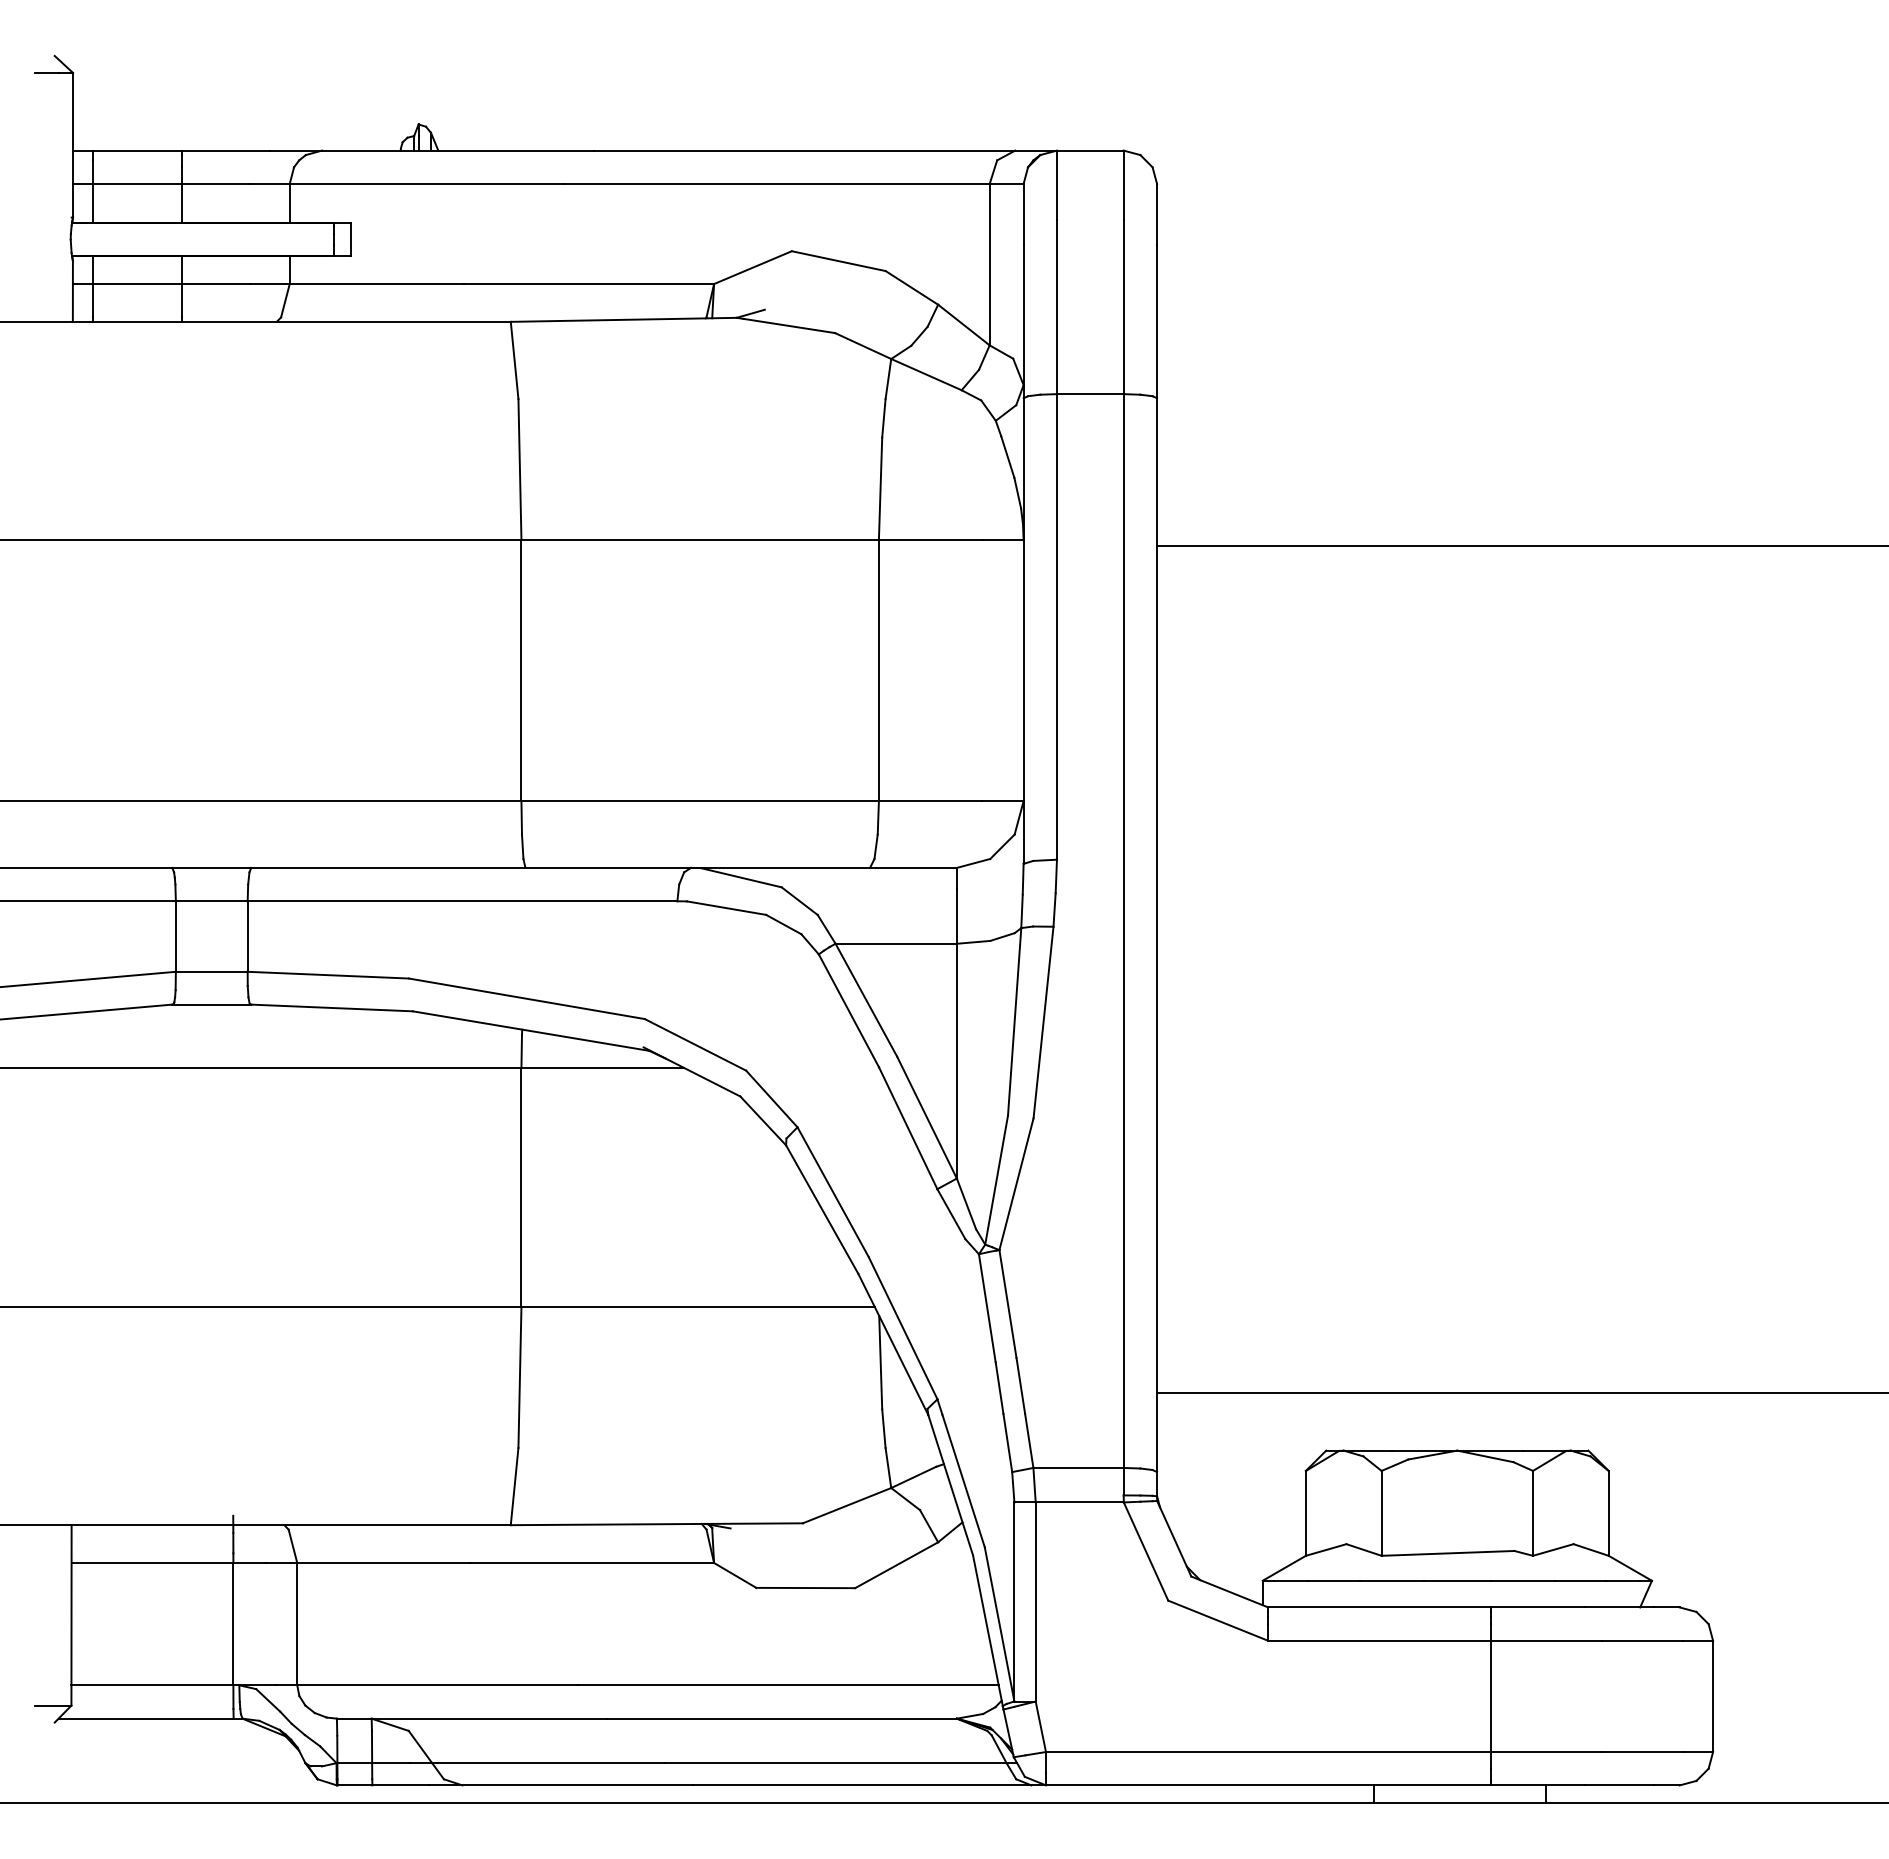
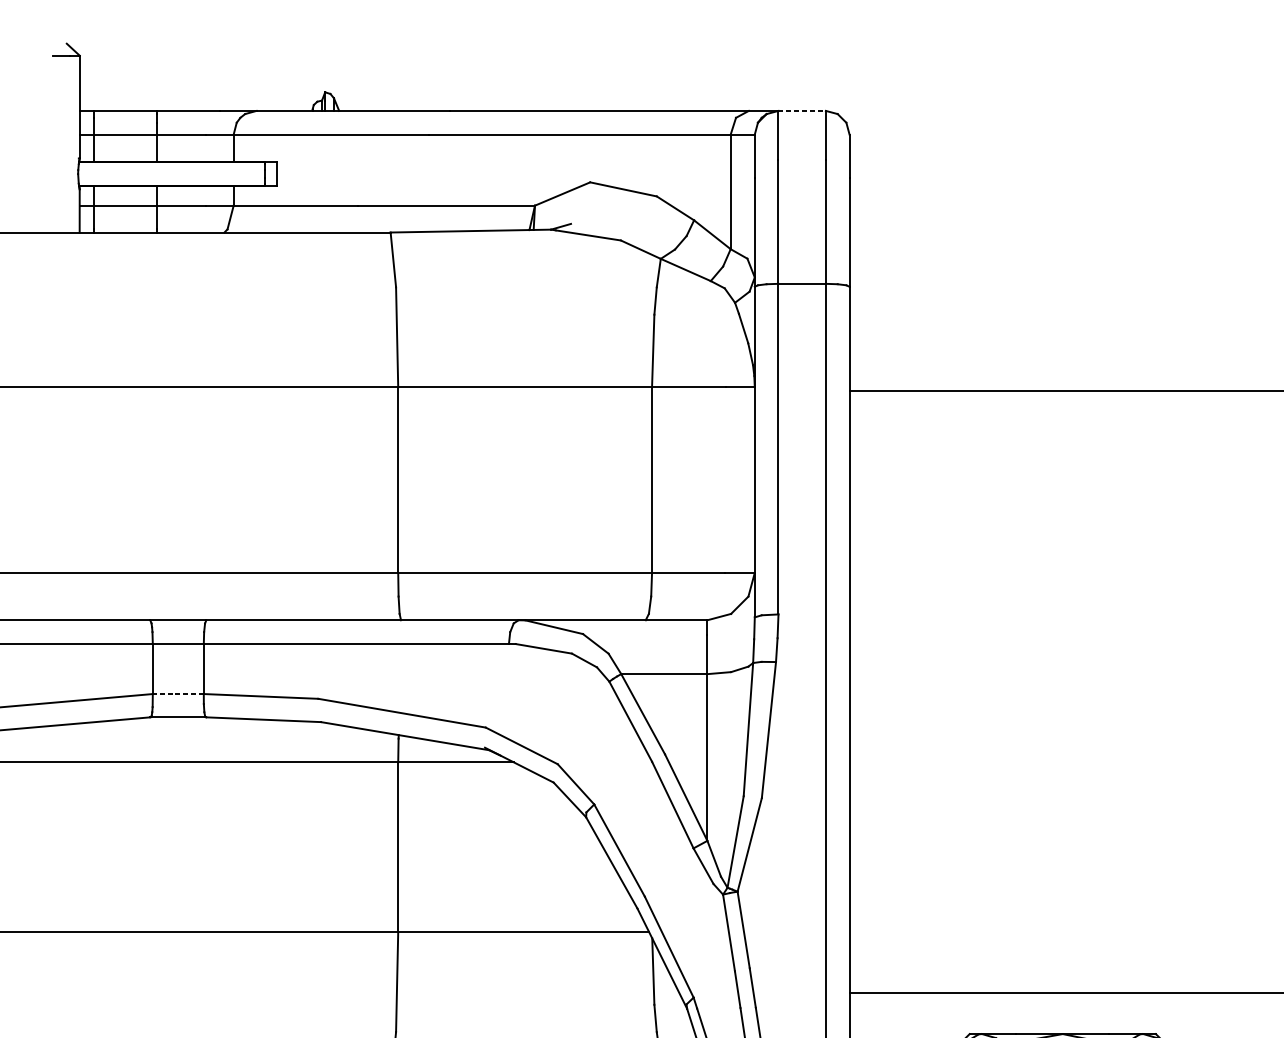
line: (1090, 150) -> (802, 110), solid -> dashed
line: (211, 971) -> (178, 693), solid -> dashed

